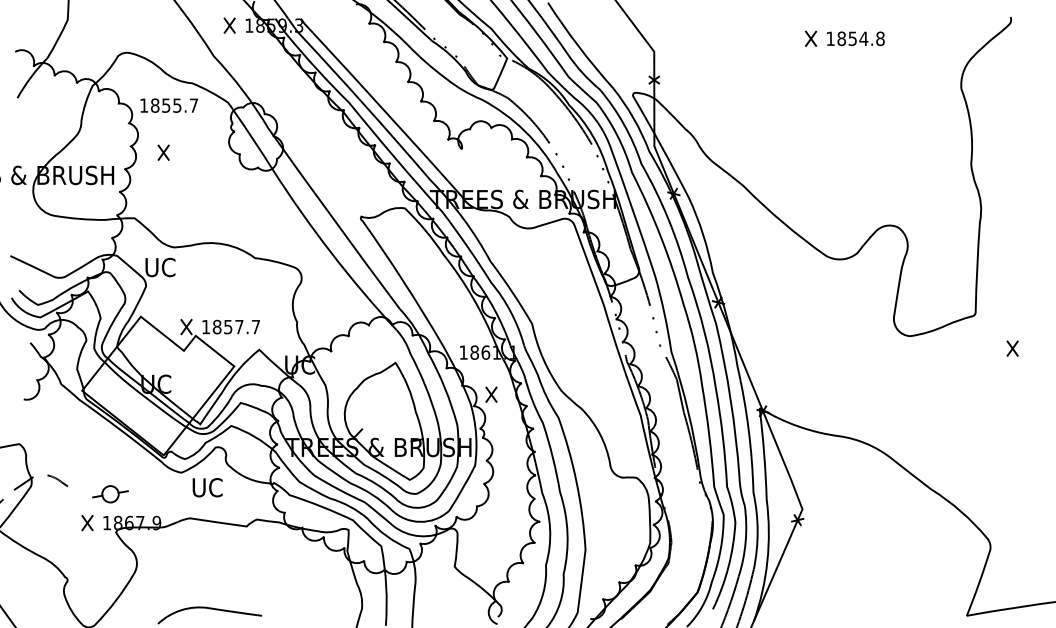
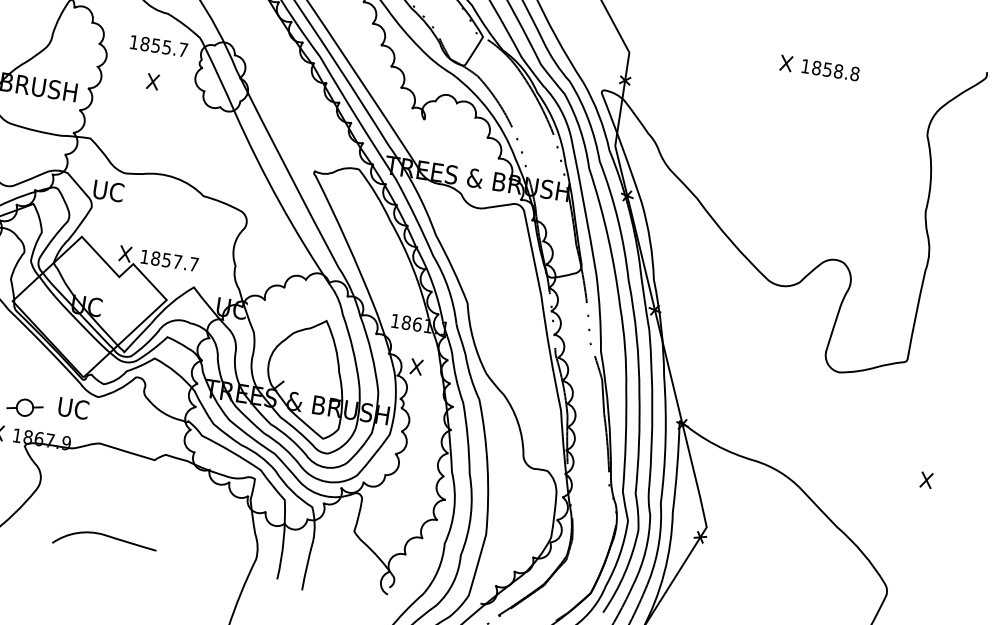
text: (863, 38) -> (838, 71), 1854.8 -> 1858.8
text: (168, 105) -> (158, 45), moved
part: (163, 152) -> (152, 81), moved
part: (1012, 348) -> (926, 480), moved
text: (207, 487) -> (73, 408), moved

